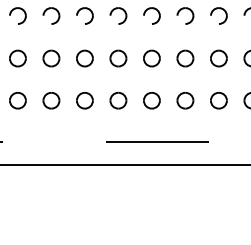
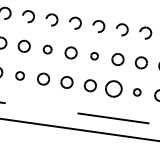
part: (51, 58) -> (47, 49), size x0.7
part: (118, 58) -> (94, 56), size x0.6
part: (17, 100) -> (19, 75), size x0.7
part: (151, 100) -> (113, 88), size x1.4
part: (185, 100) -> (137, 92), size x0.6

